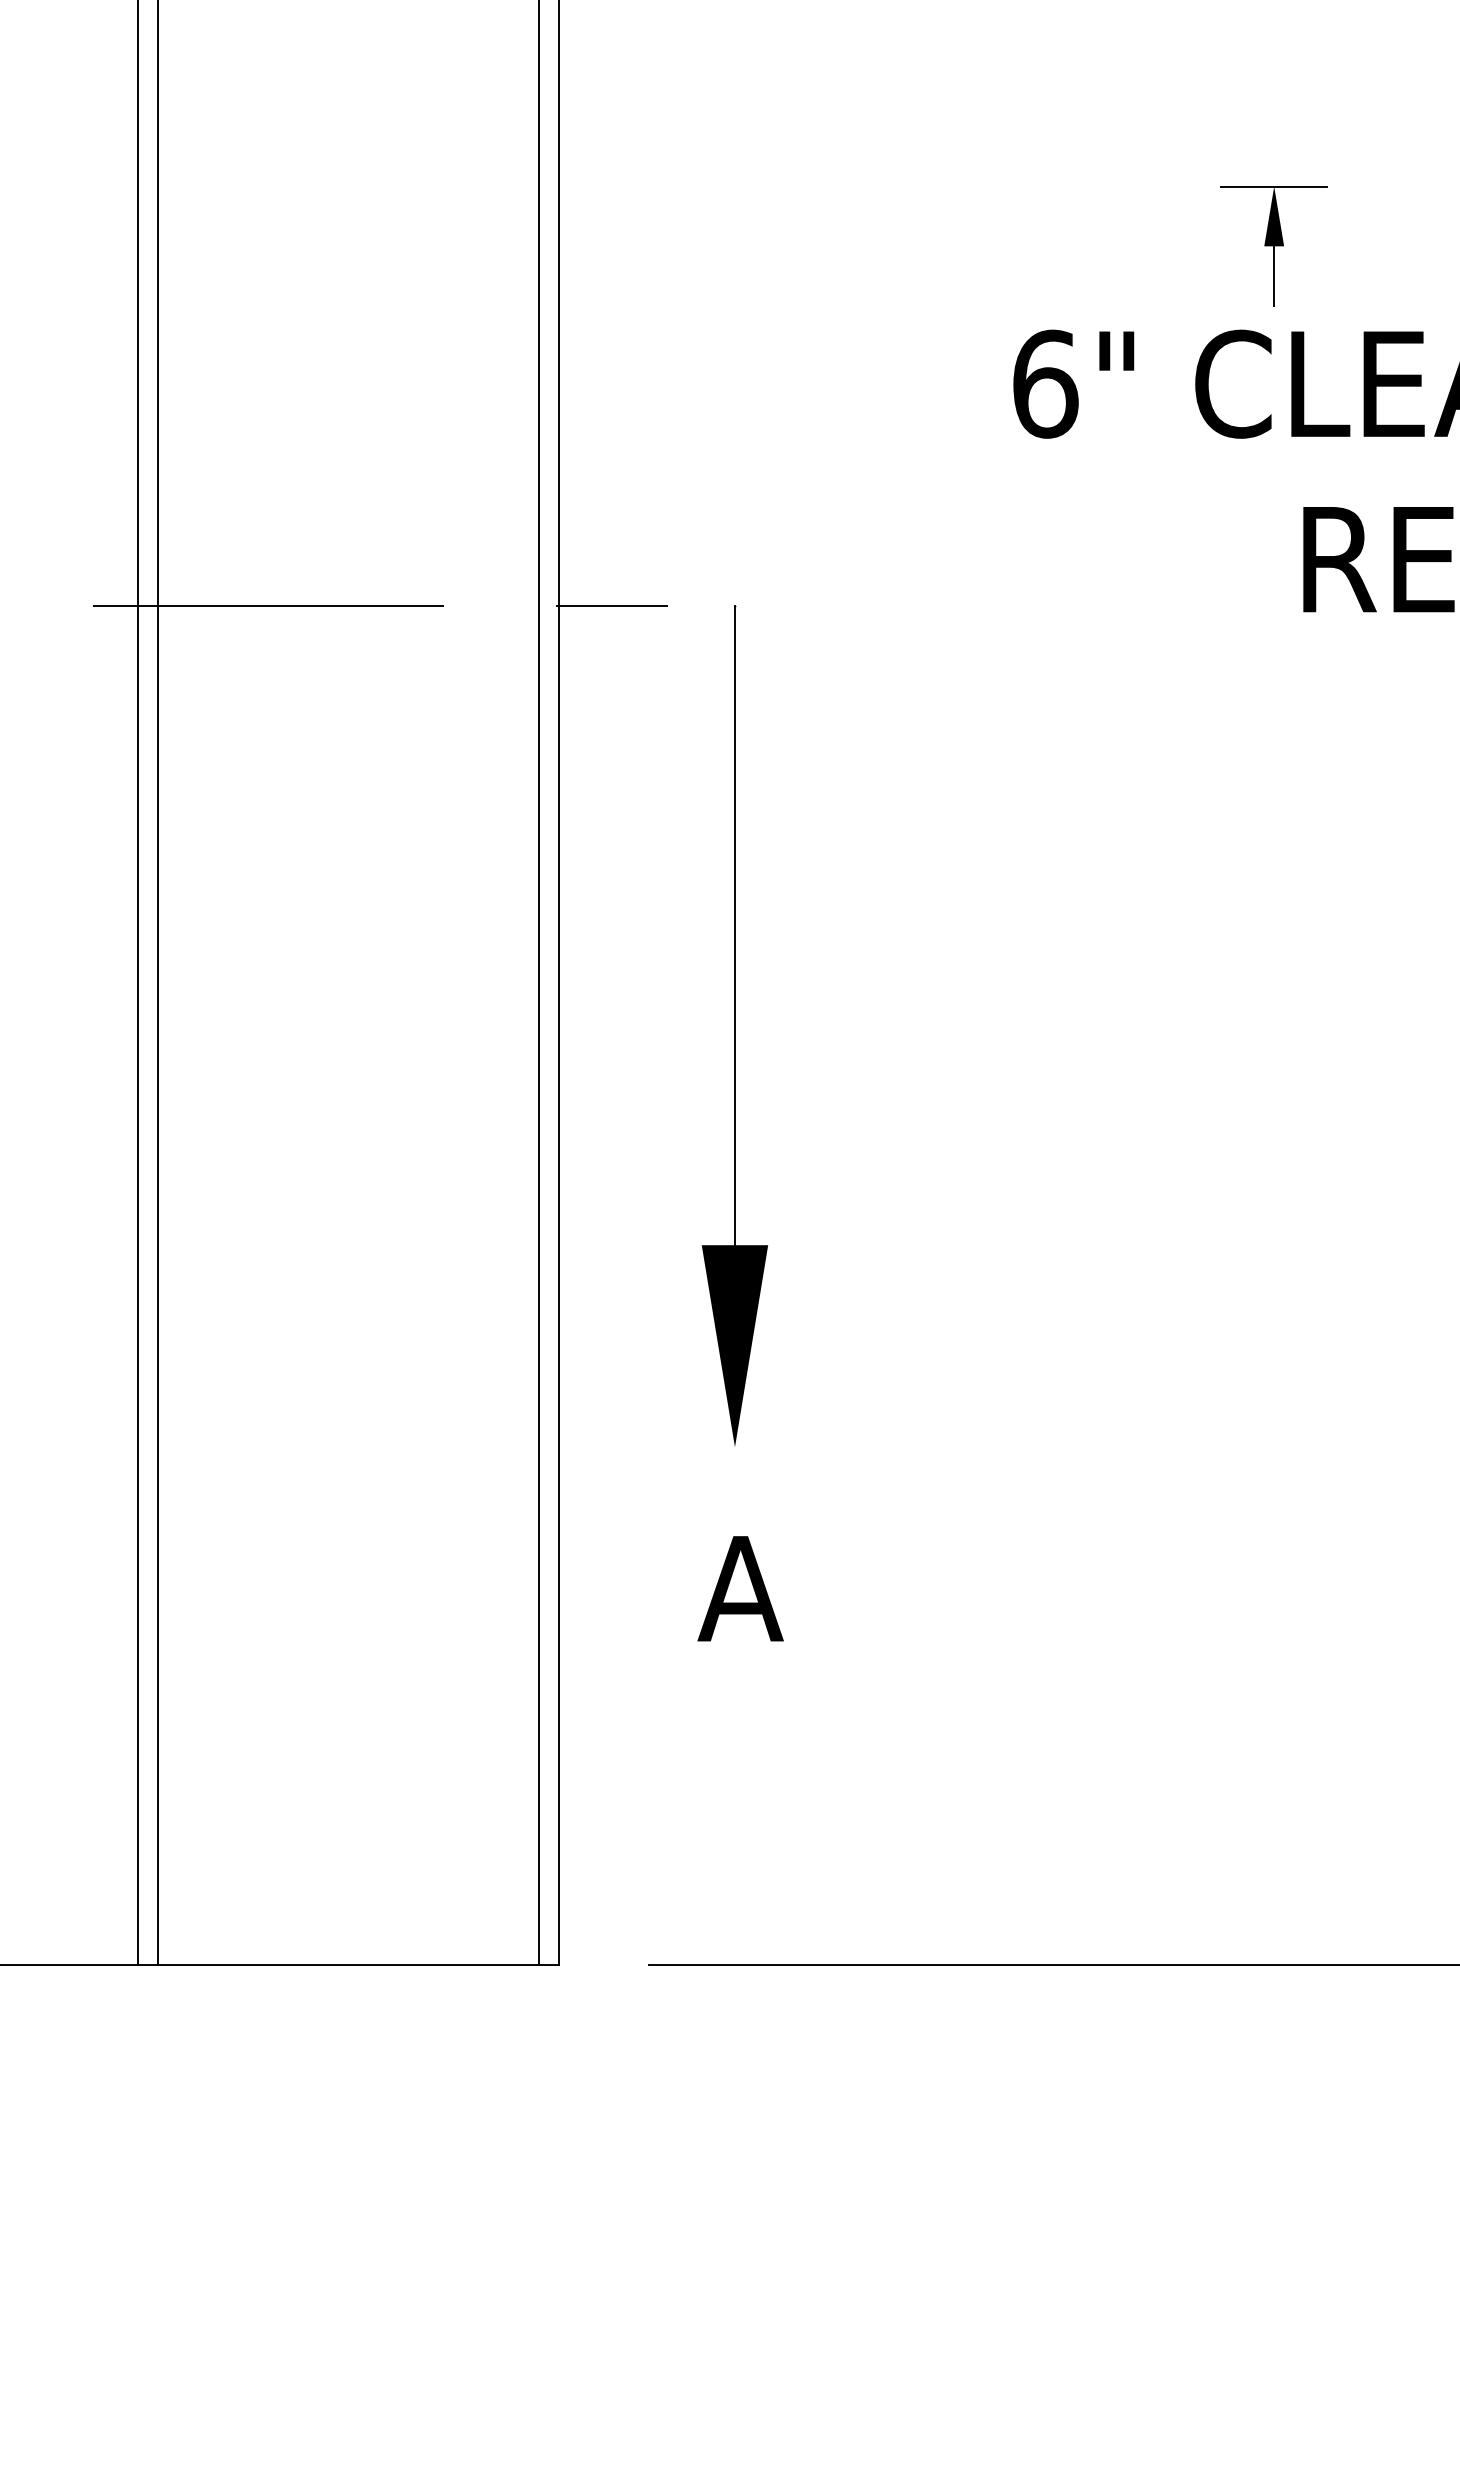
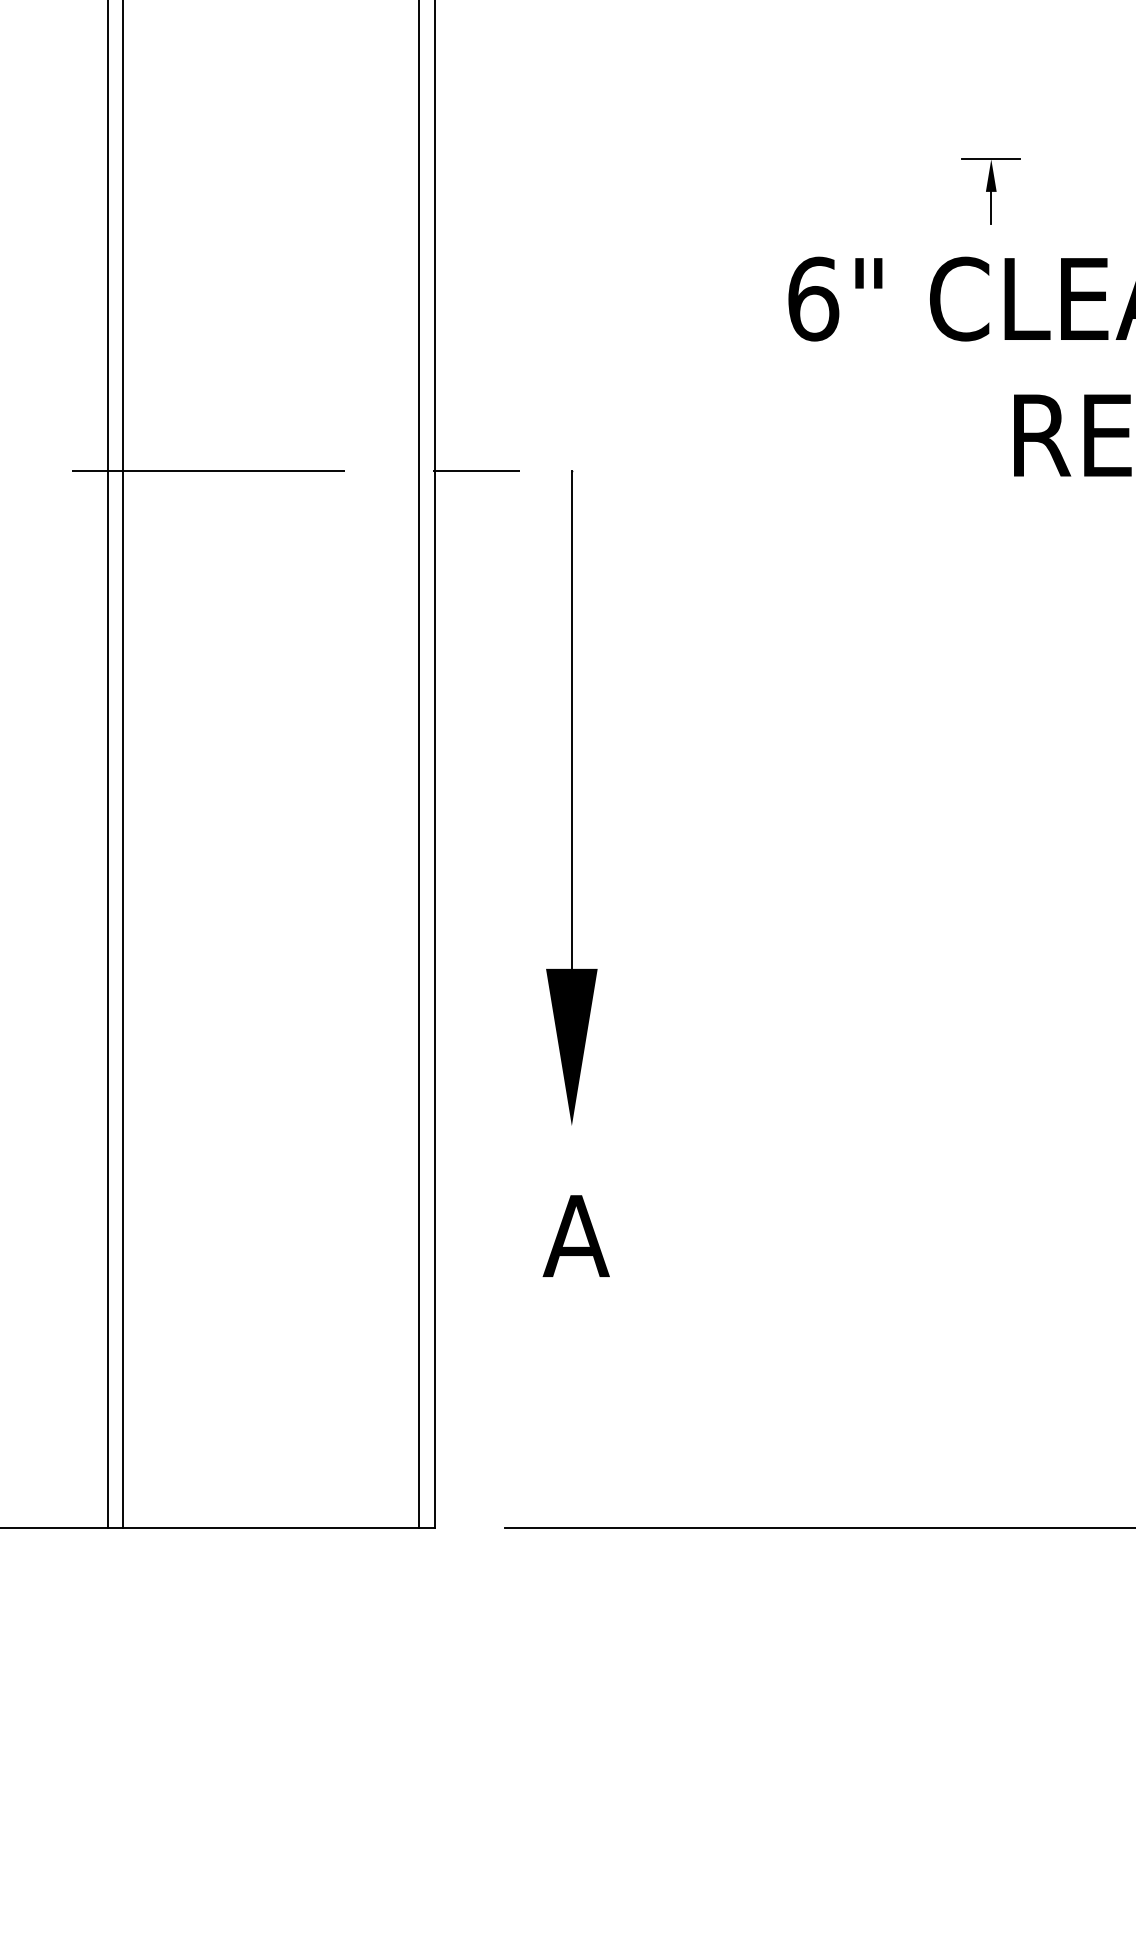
part: (1273, 246) -> (990, 191), size x0.7

